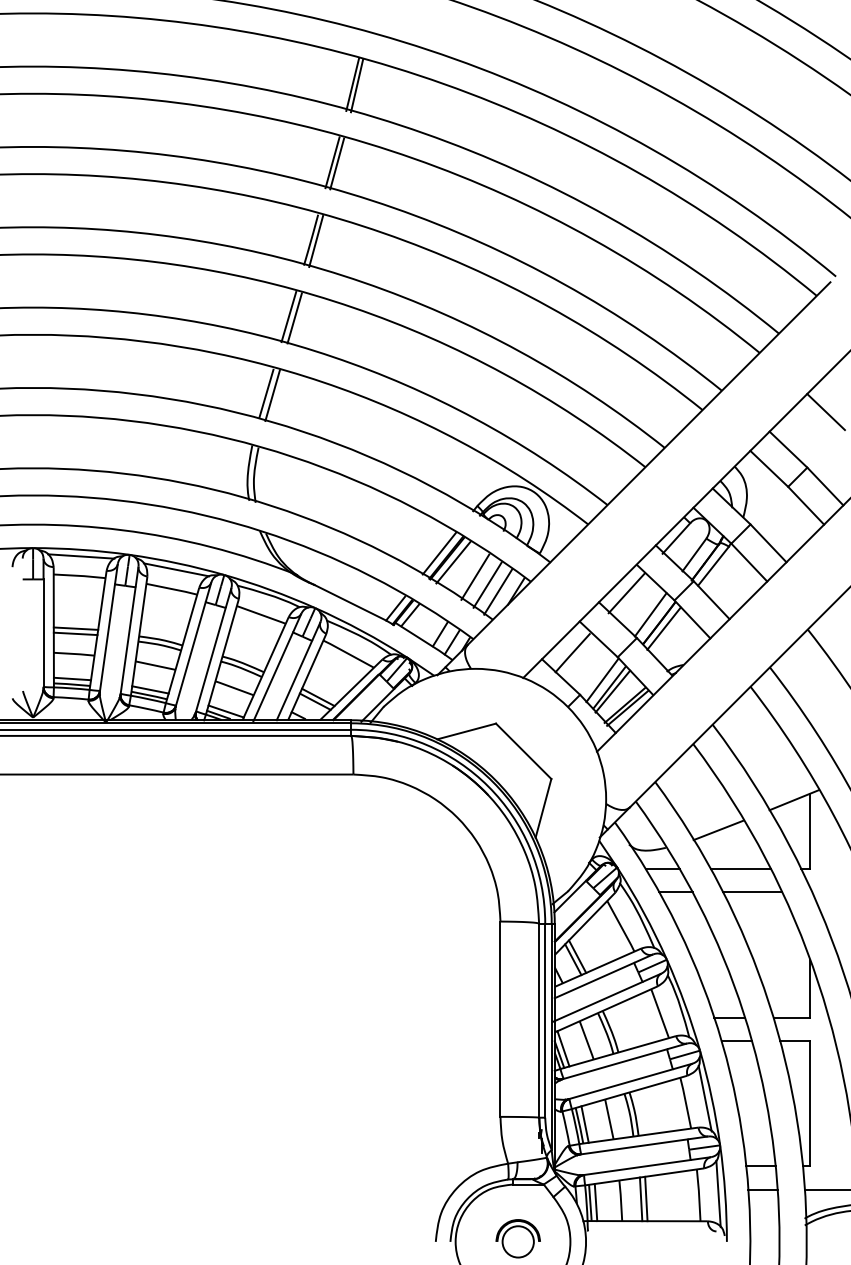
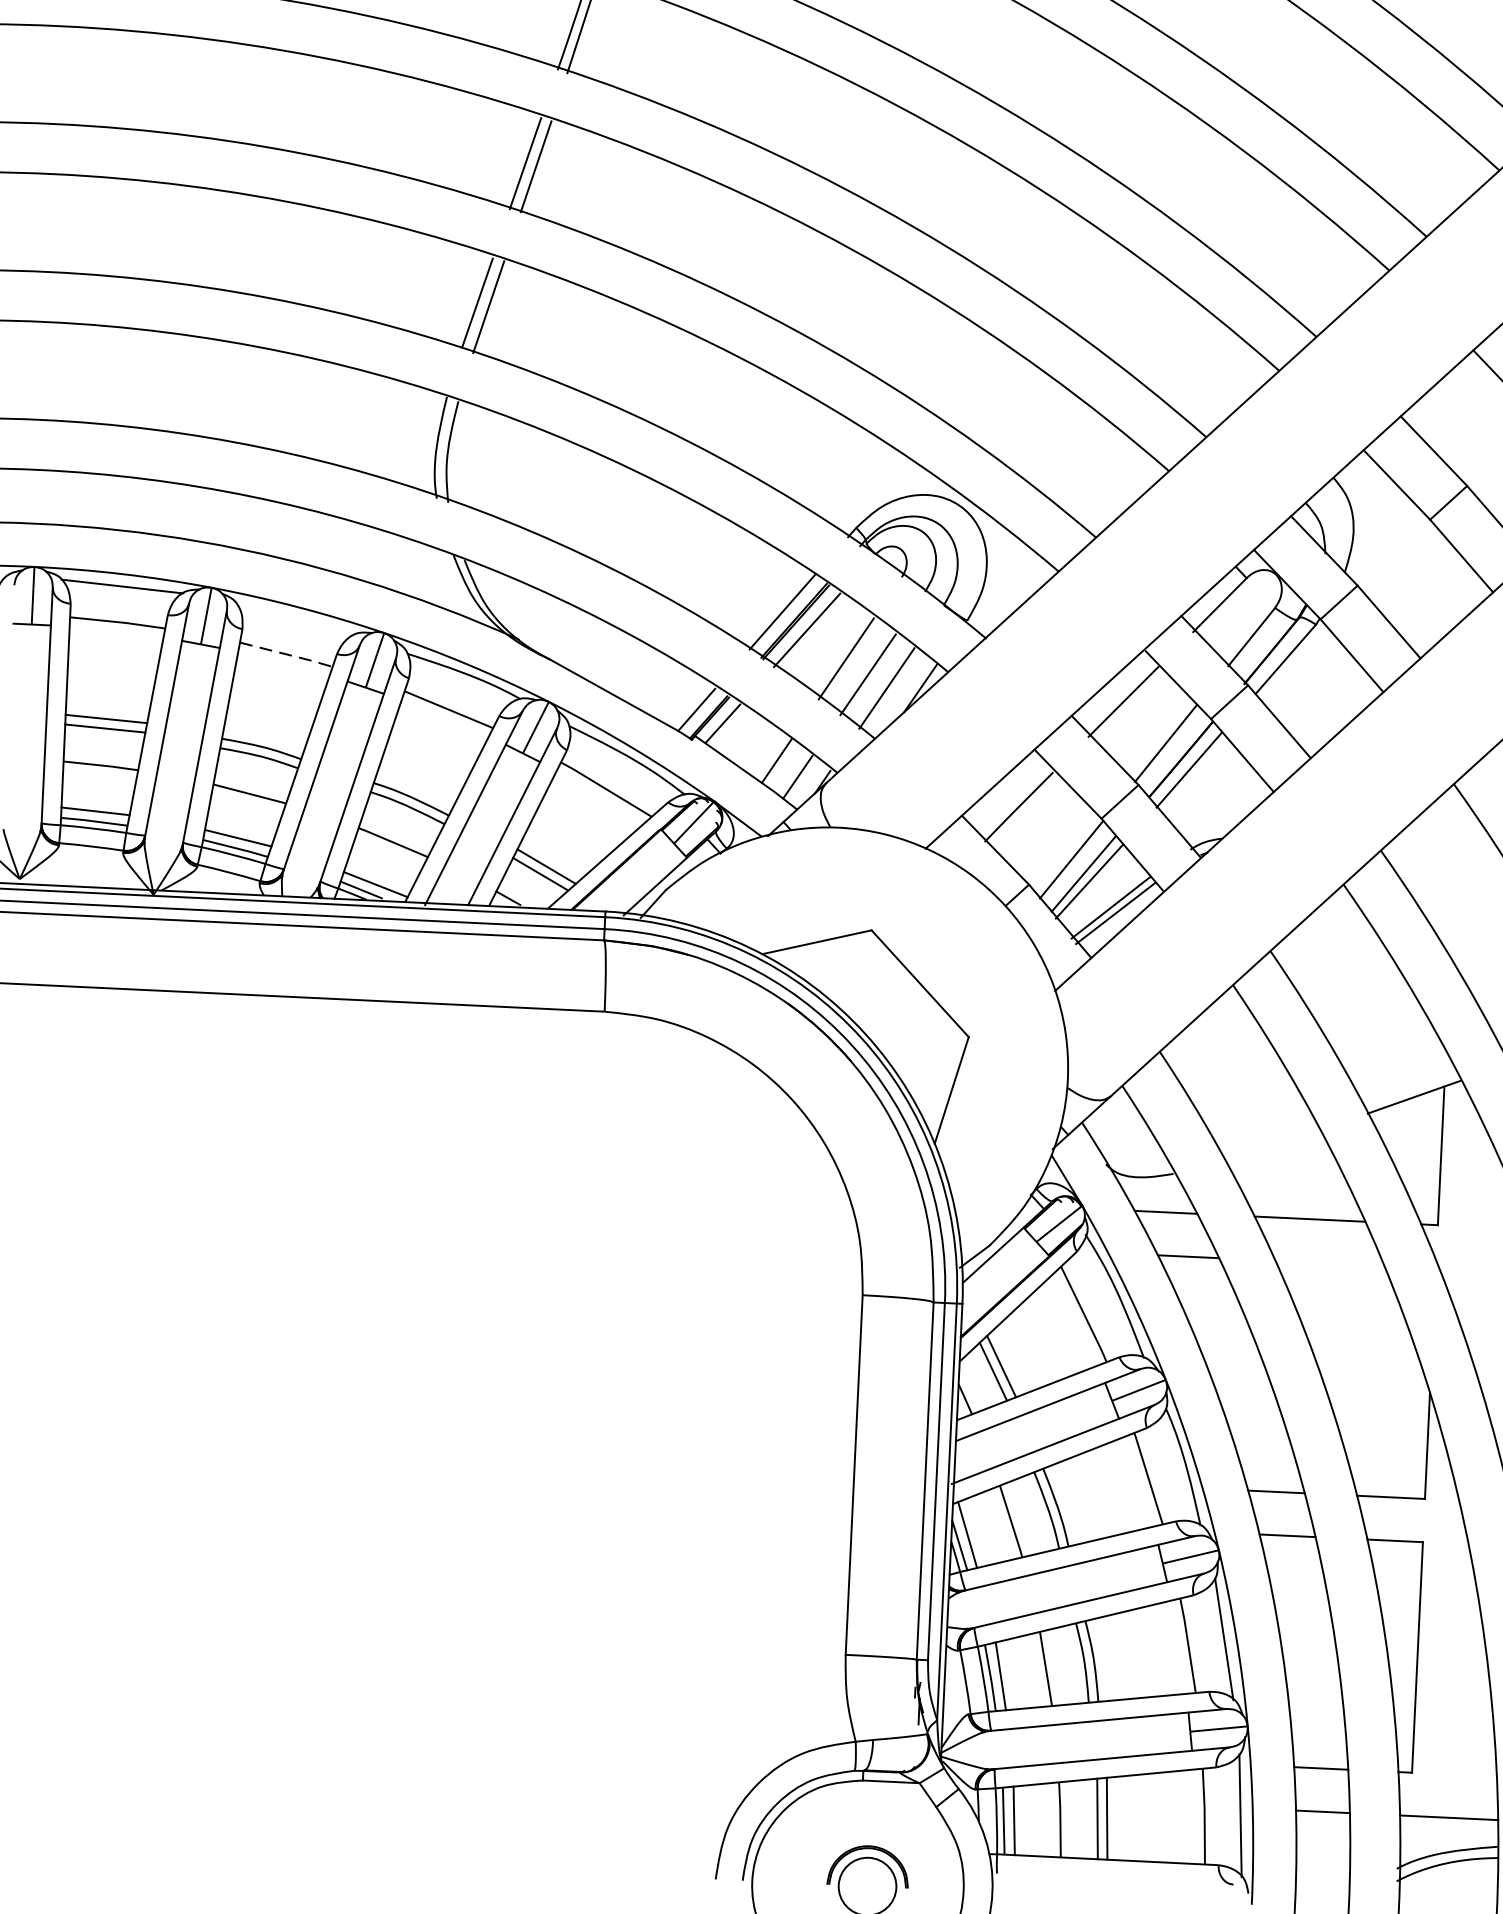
line: (176, 569) -> (296, 618), removed
line: (172, 589) -> (287, 655), solid -> dashed
line: (718, 830) -> (1272, 1146), removed
line: (752, 892) -> (1329, 1263), removed

